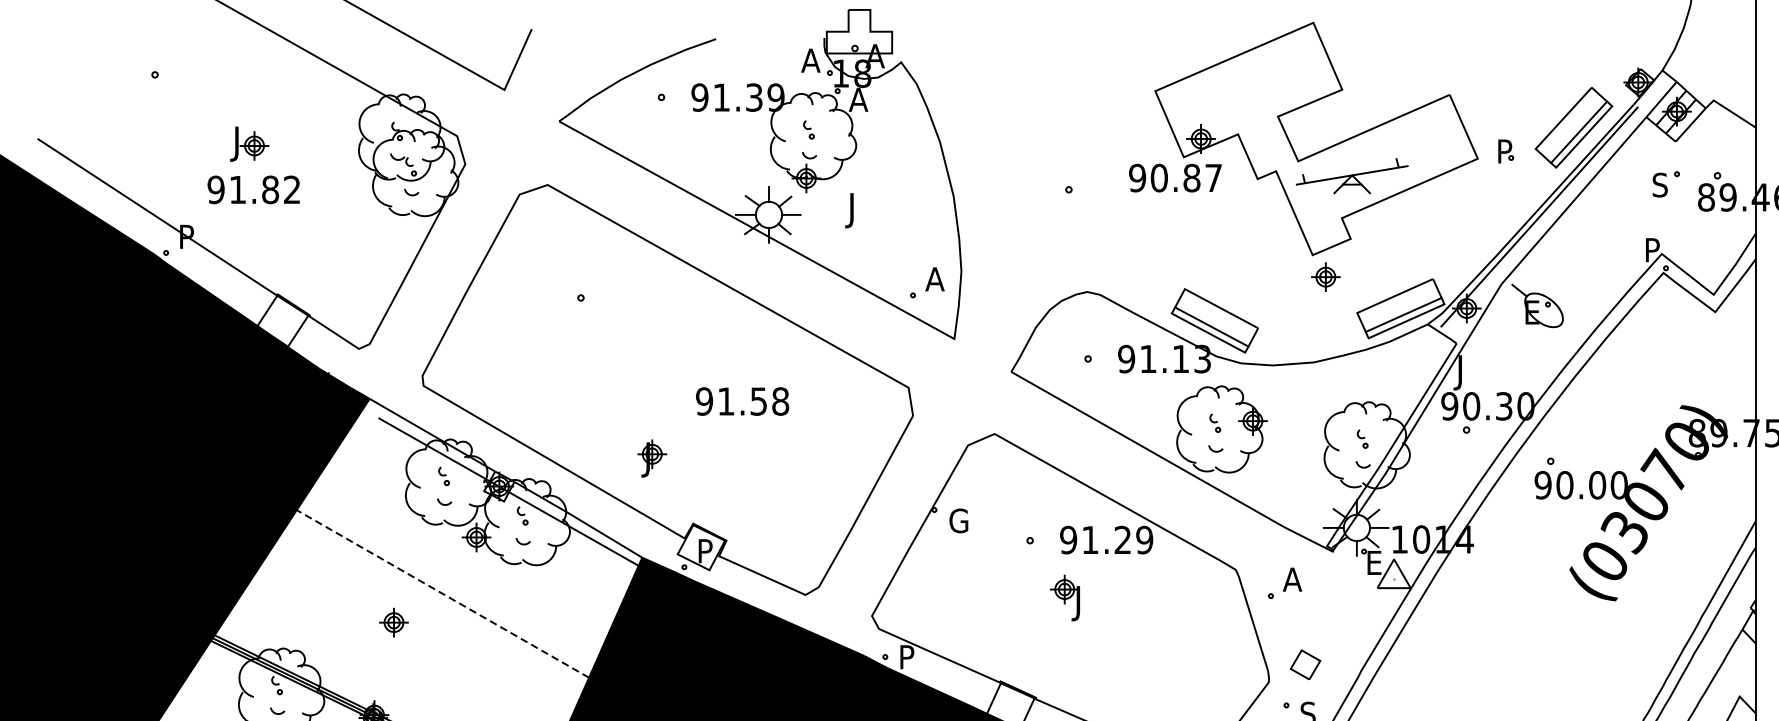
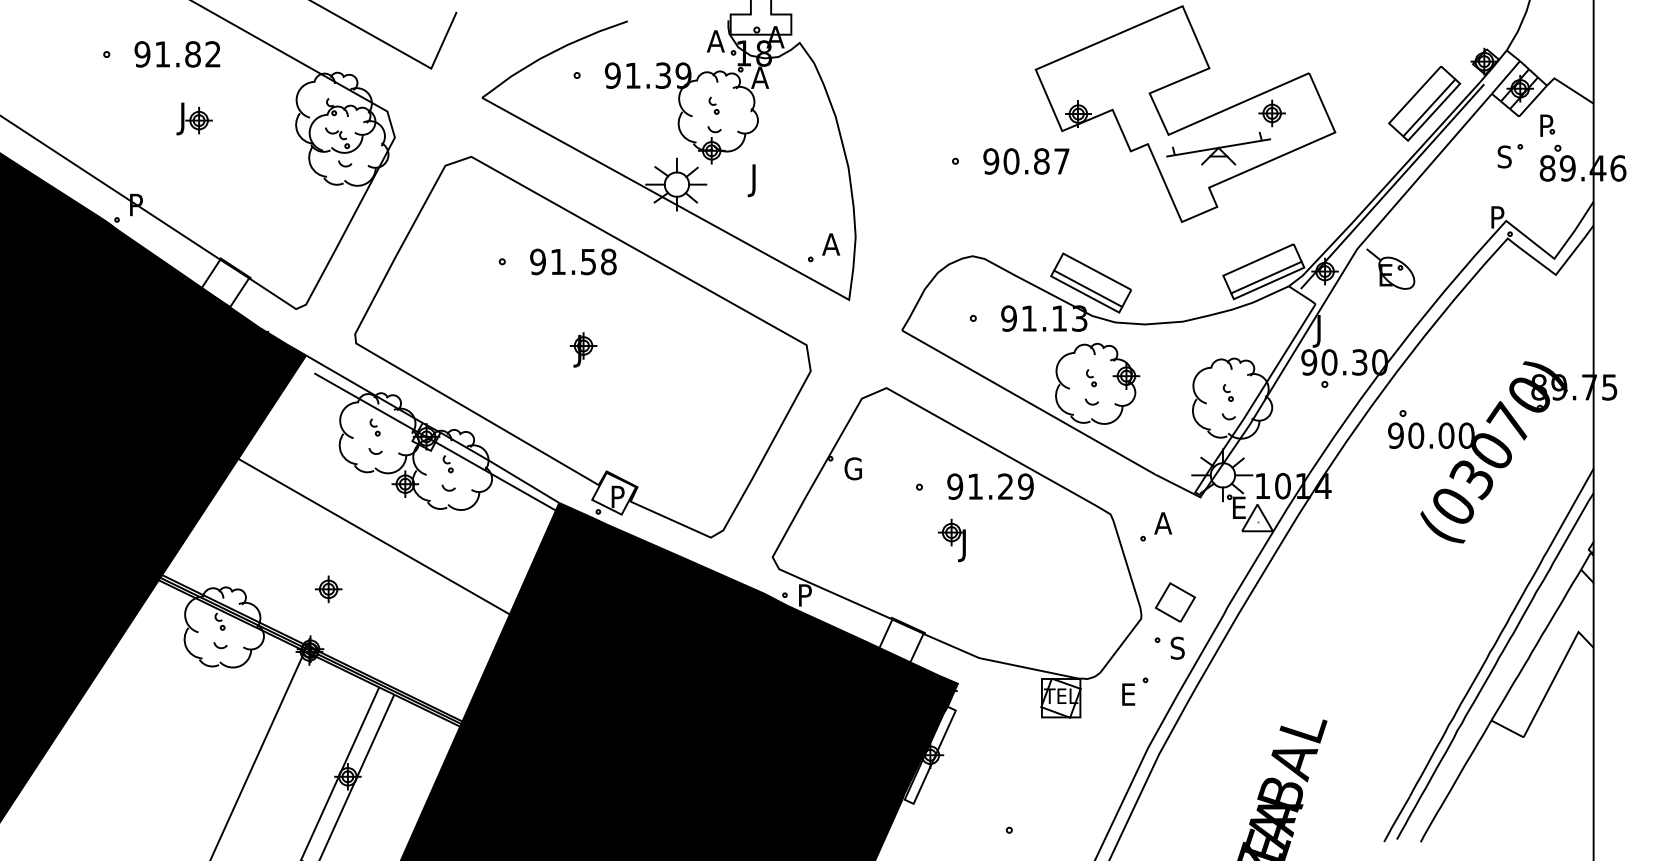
part: (1506, 151) -> (1547, 125), moved
text: (1175, 178) -> (1026, 161), moved
text: (253, 190) -> (177, 54), moved
part: (1325, 277) -> (1271, 113), moved
text: (742, 401) -> (573, 261), moved
part: (652, 458) -> (583, 349), moved
line: (442, 593) -> (373, 536), dashed -> solid
part: (393, 622) -> (328, 589), moved
part: (1304, 664) -> (1174, 602), size x1.43

